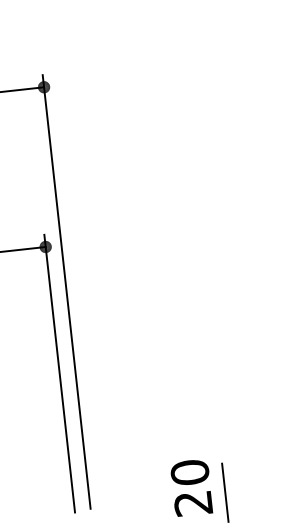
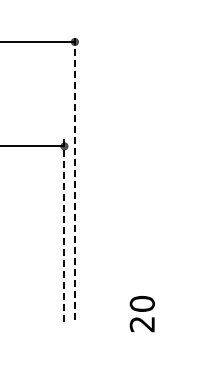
line: (65, 290) -> (74, 176), solid -> dashed
line: (59, 374) -> (64, 230), solid -> dashed
line: (224, 492) -> (163, 319), removed

